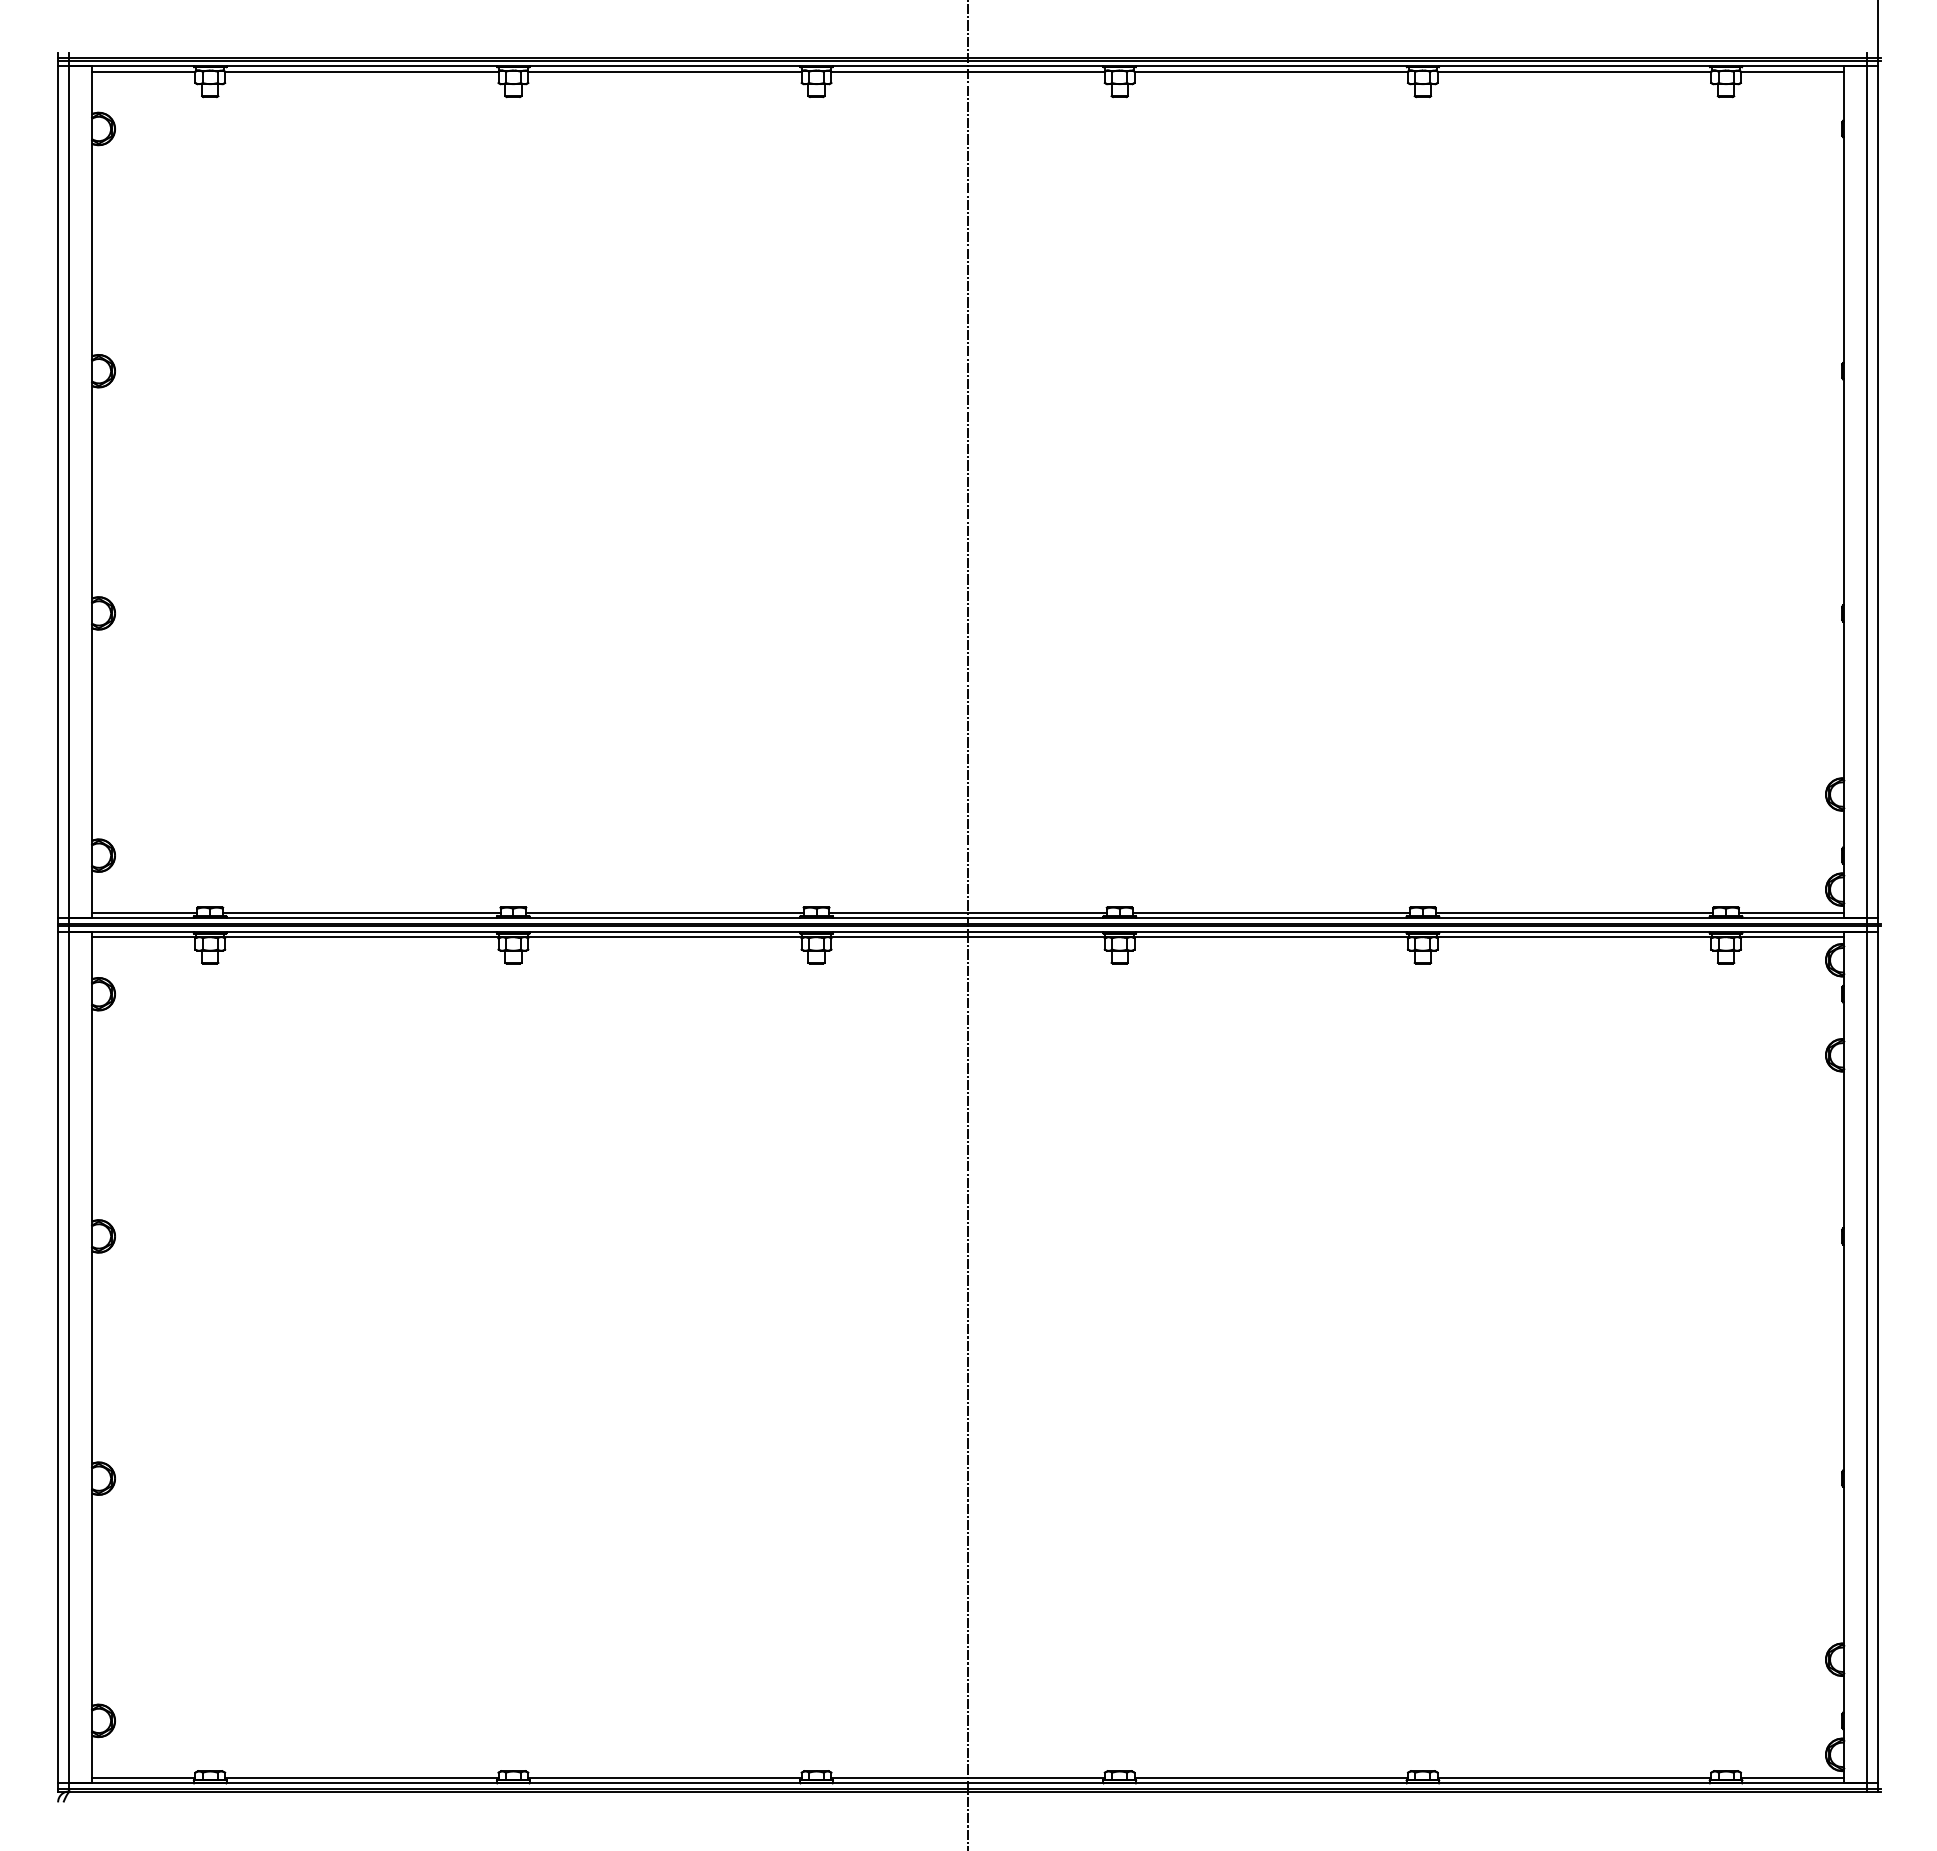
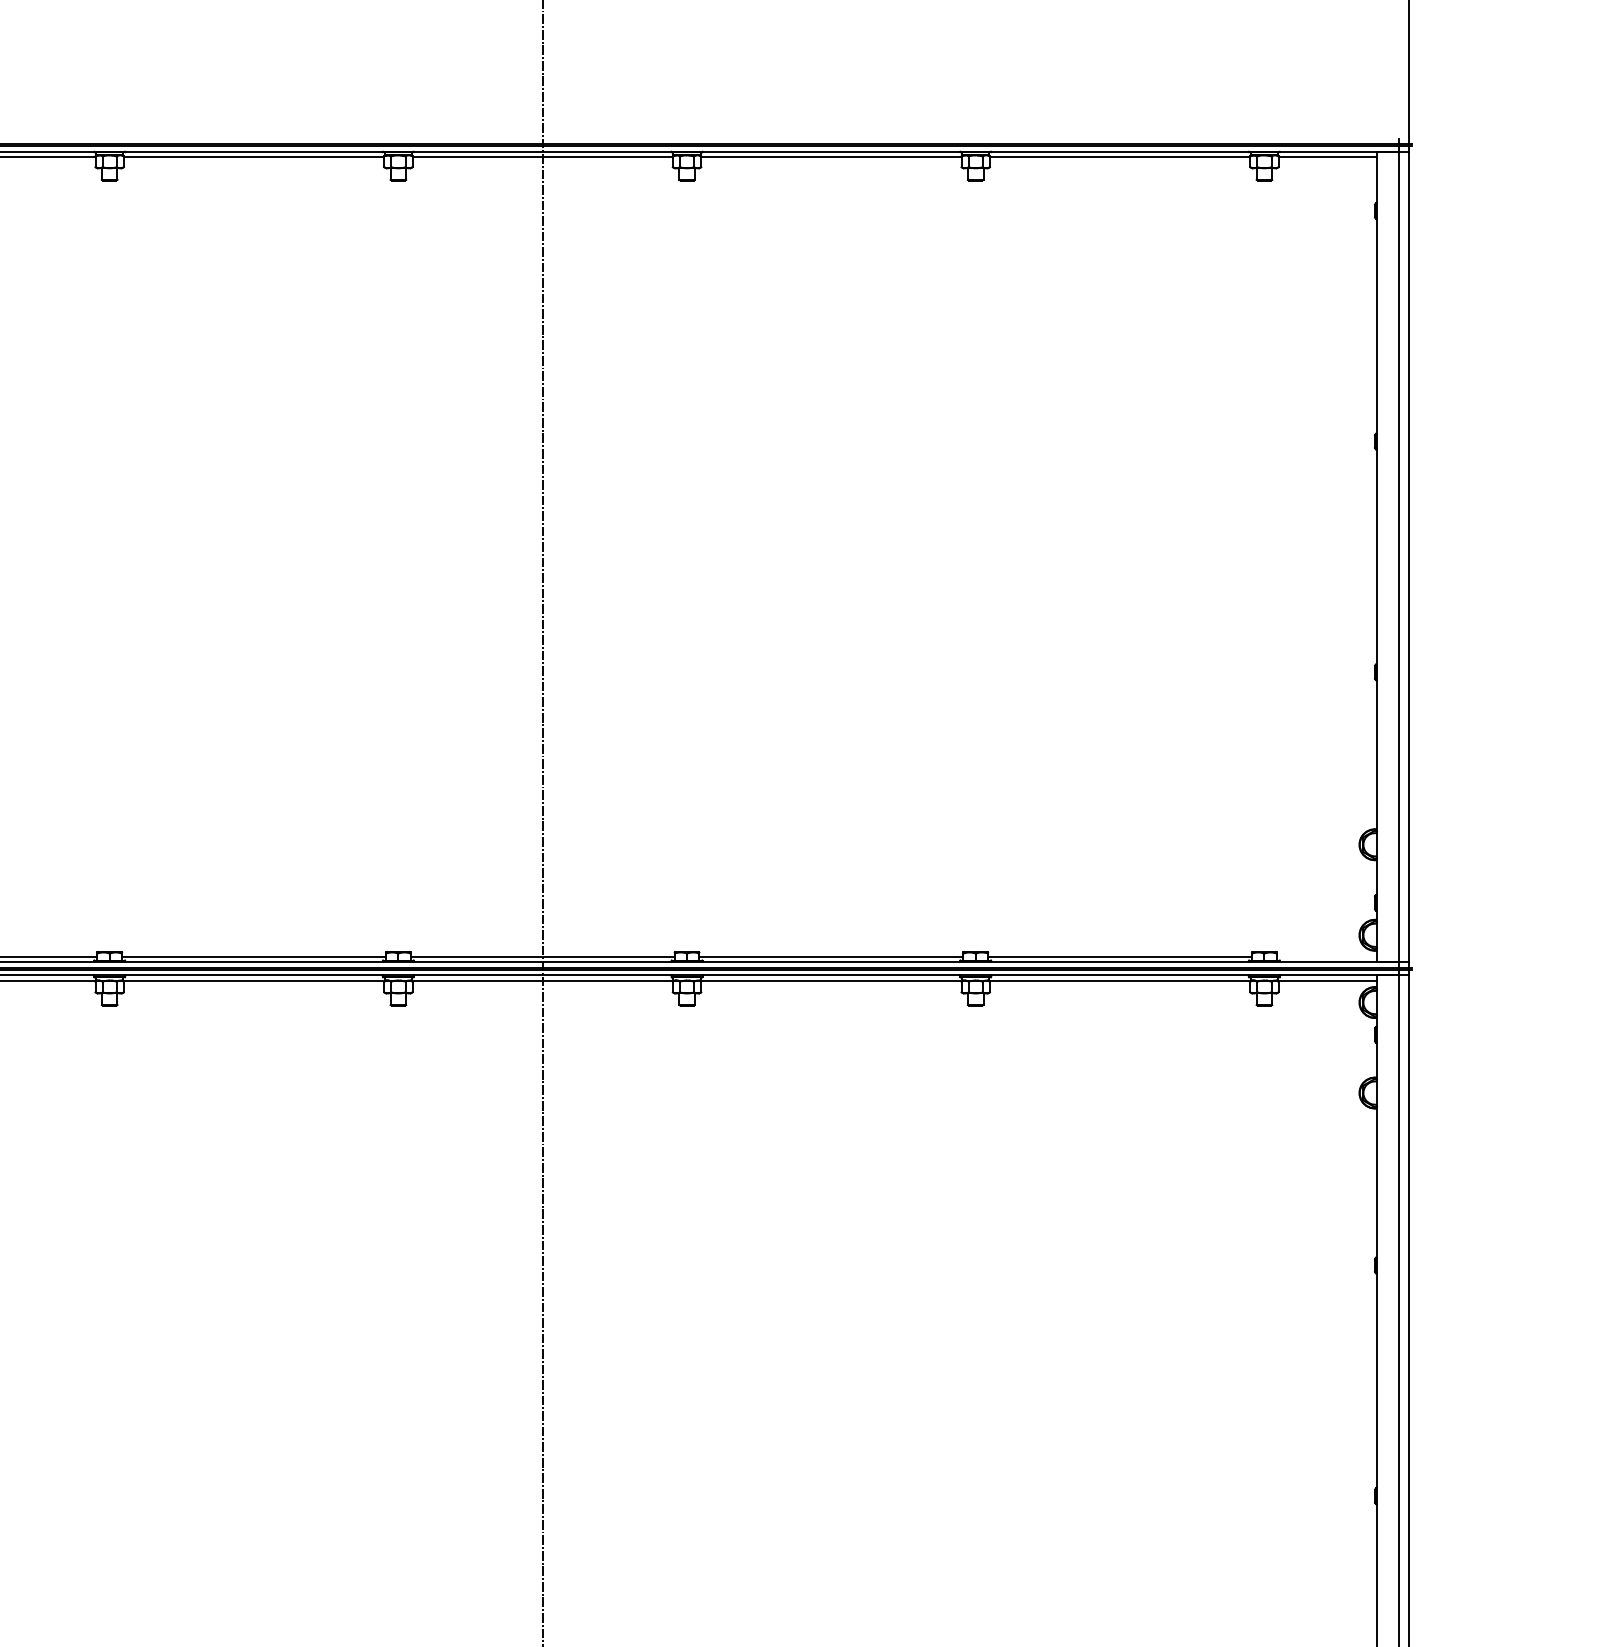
line: (1791, 912) -> (1326, 957), removed

